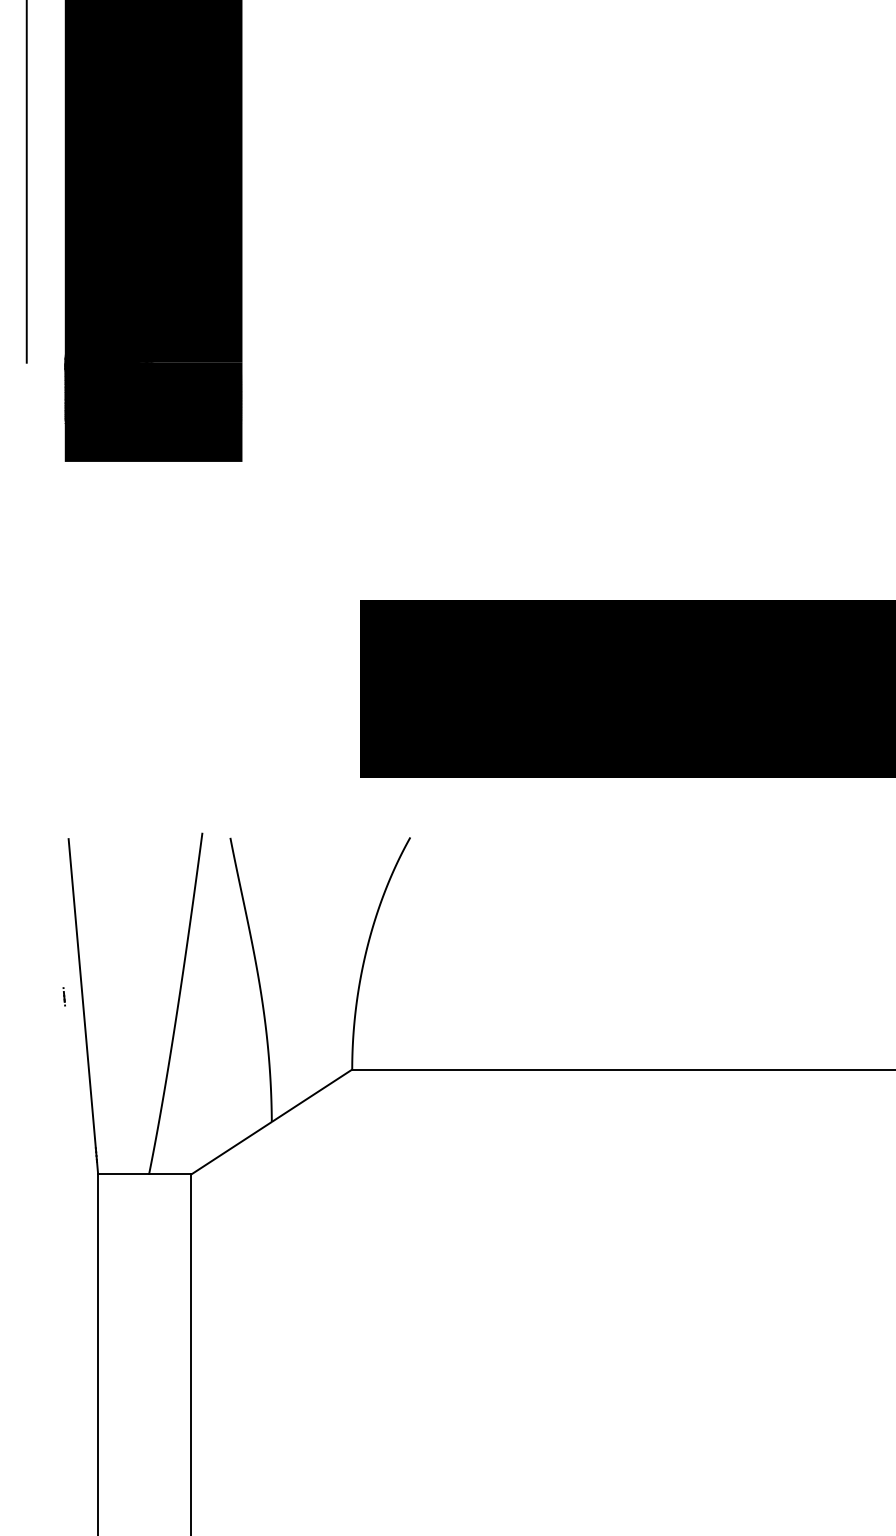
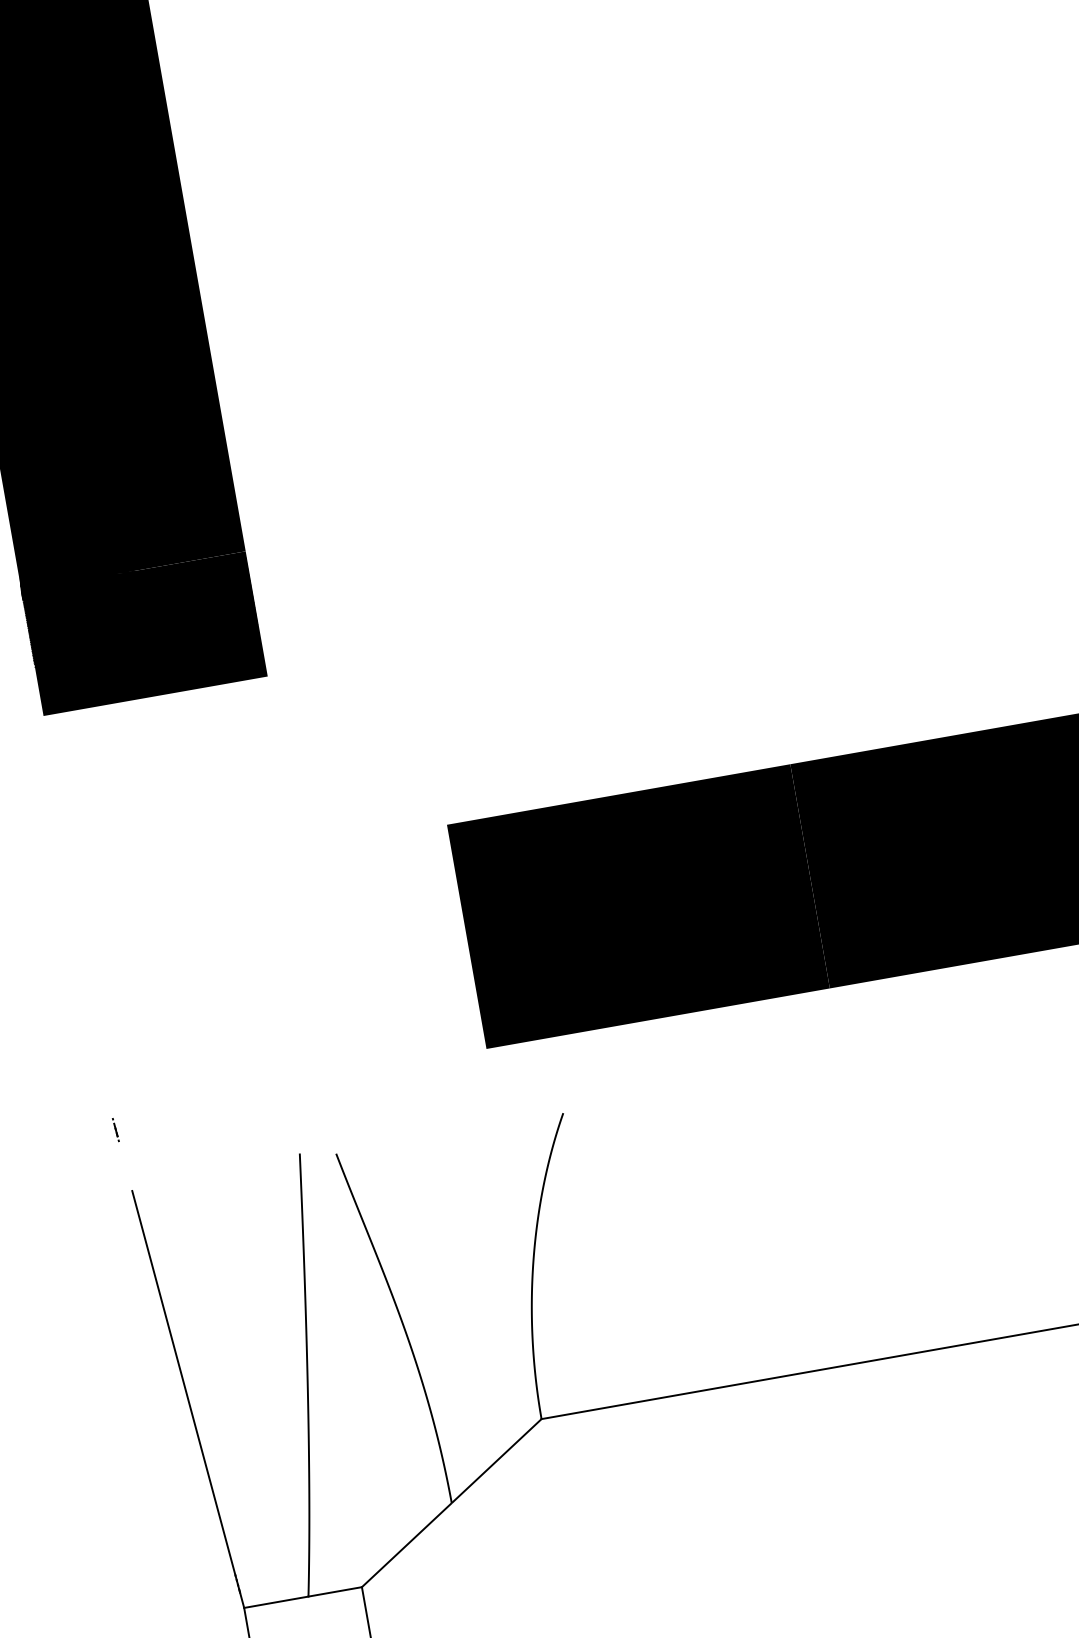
line: (63, 996) -> (114, 1129), moved

